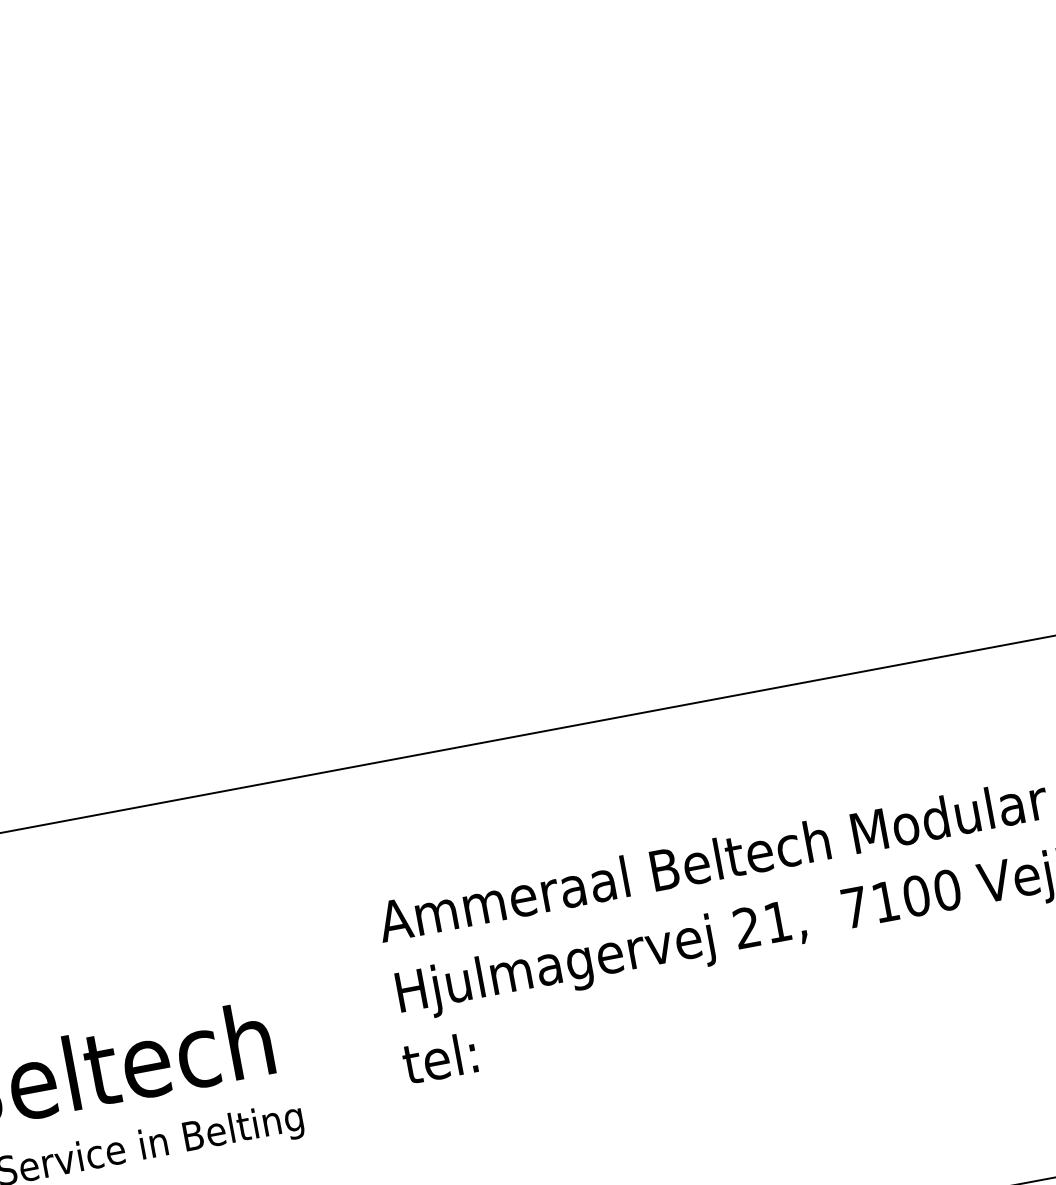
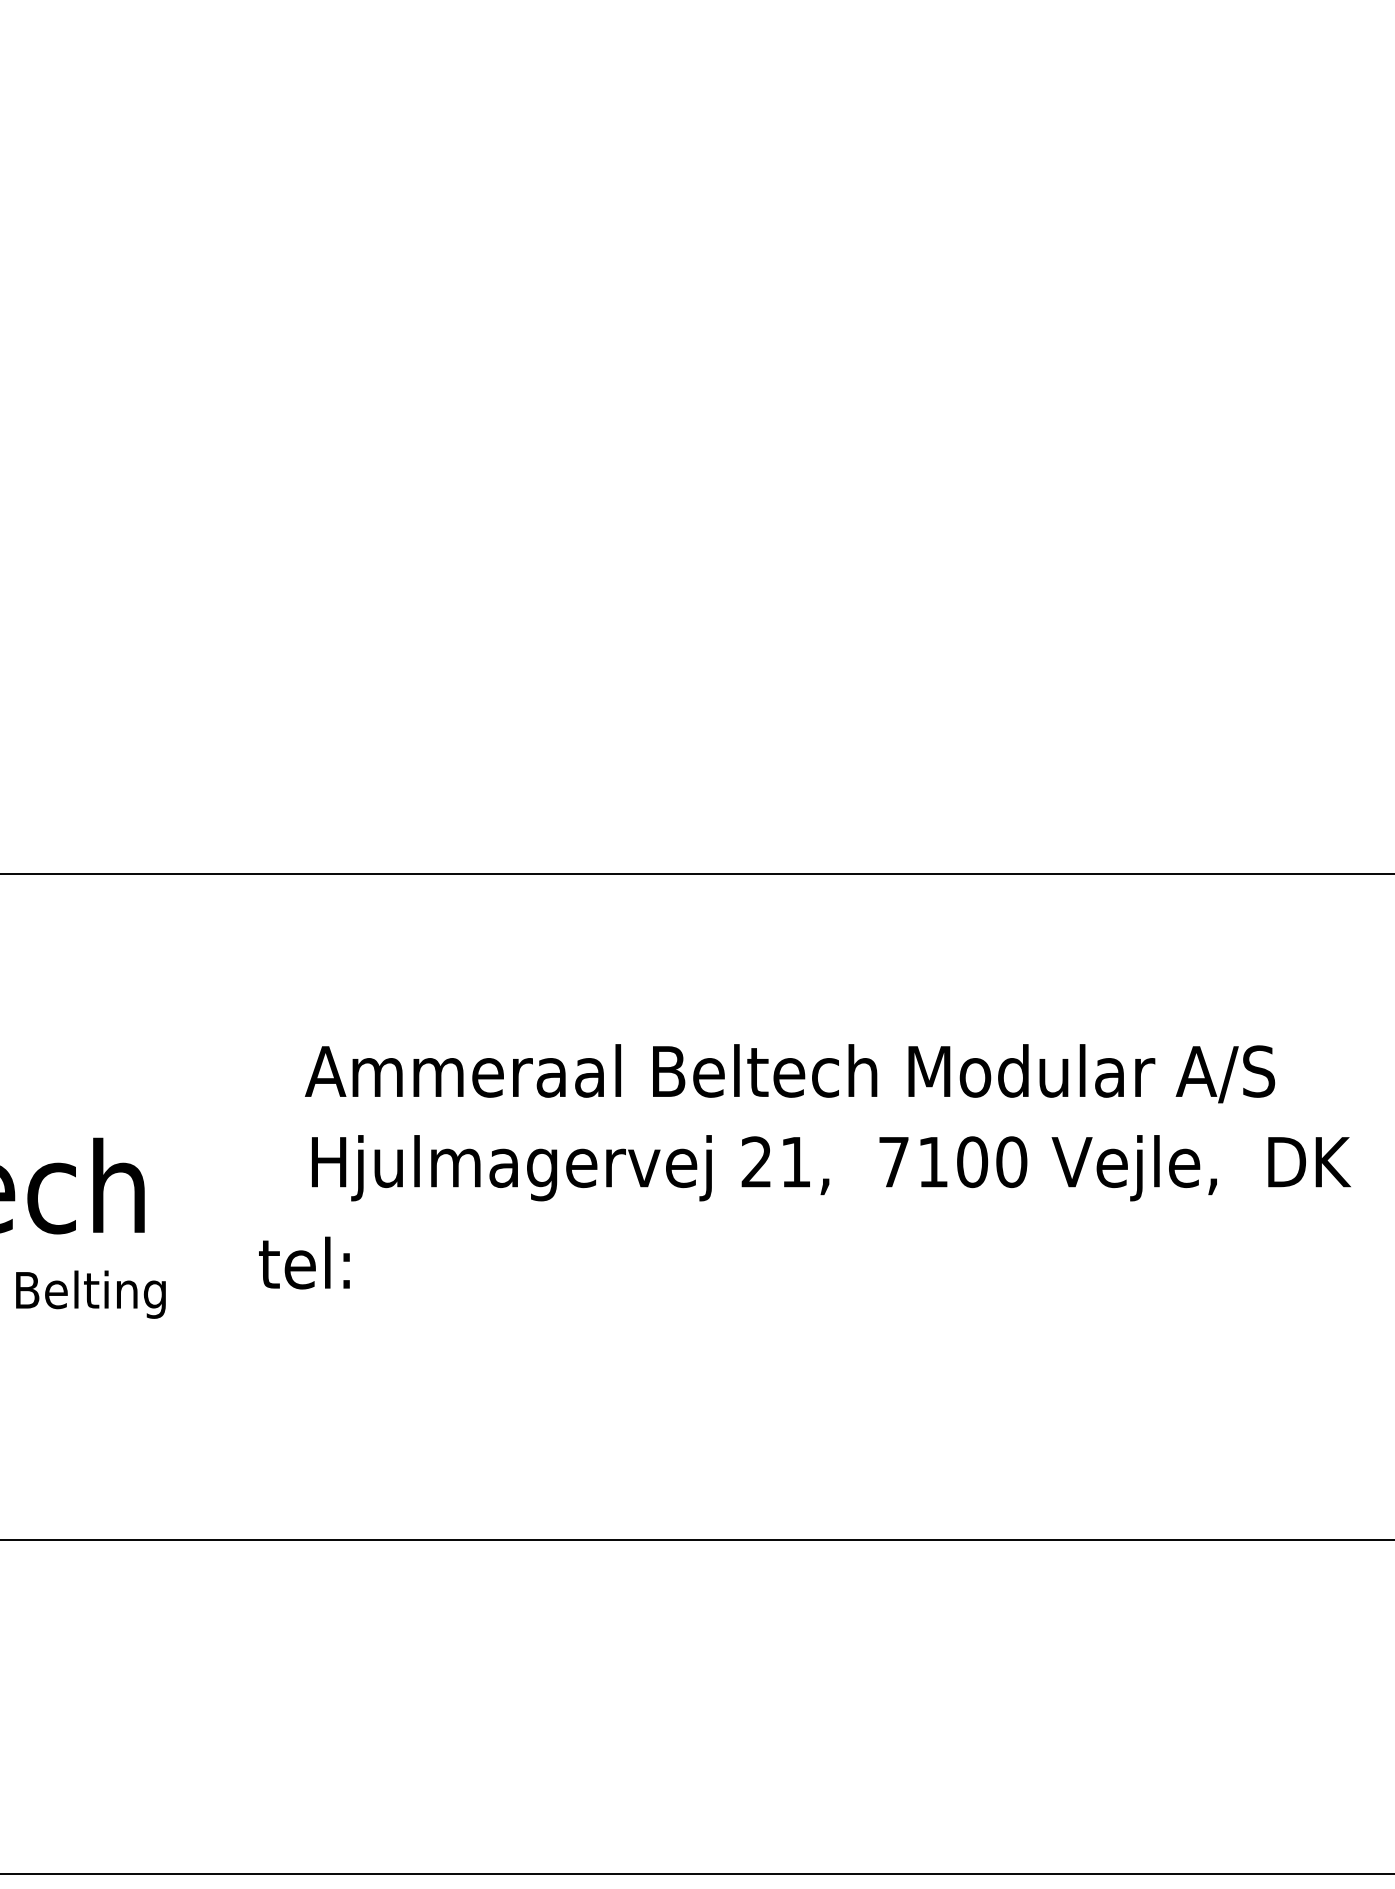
text: (439, 1057) -> (304, 1262), moved

